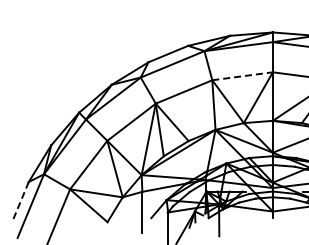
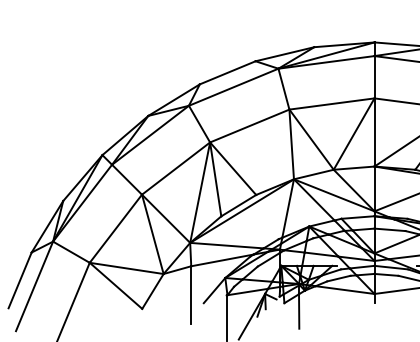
line: (242, 76) -> (331, 104), dashed -> solid
line: (20, 202) -> (20, 281), dashed -> solid

